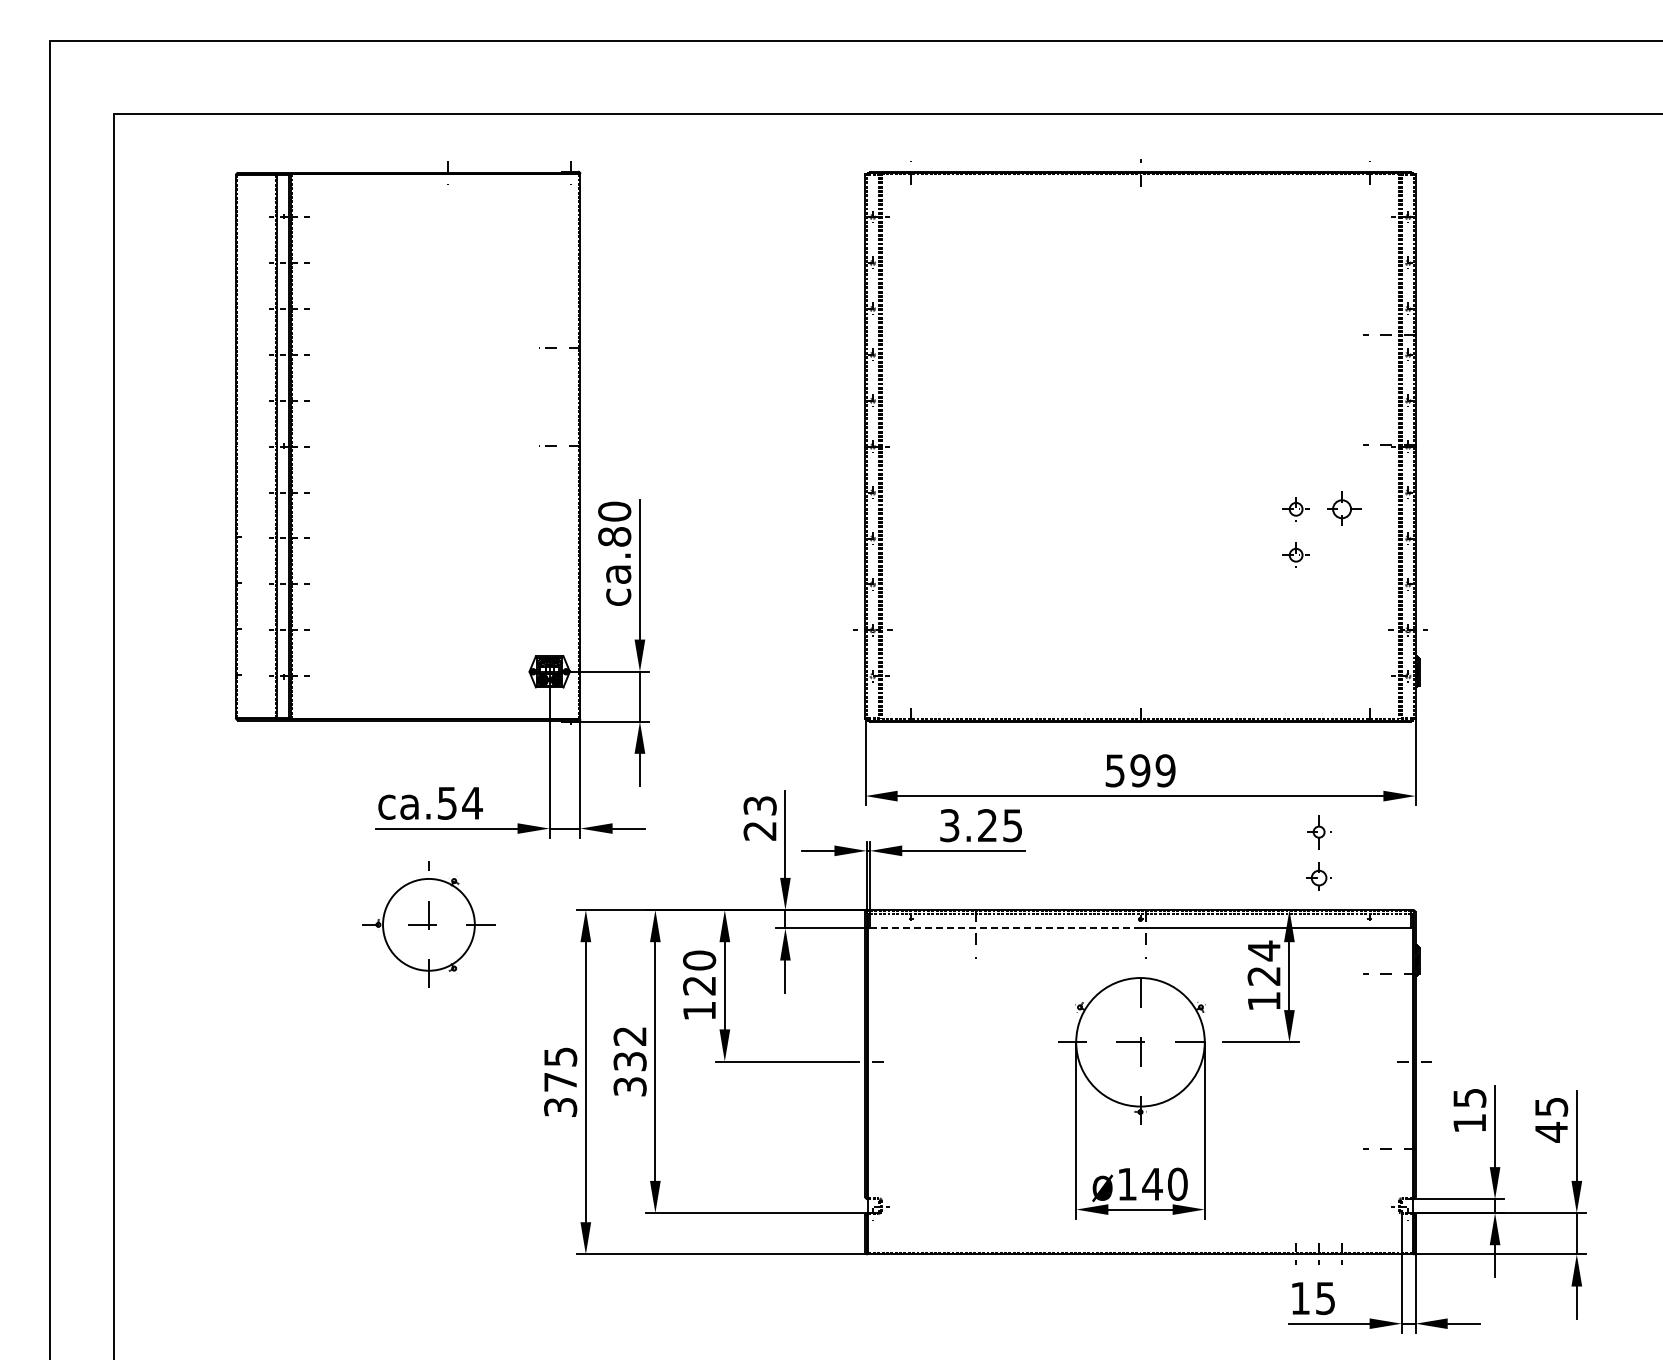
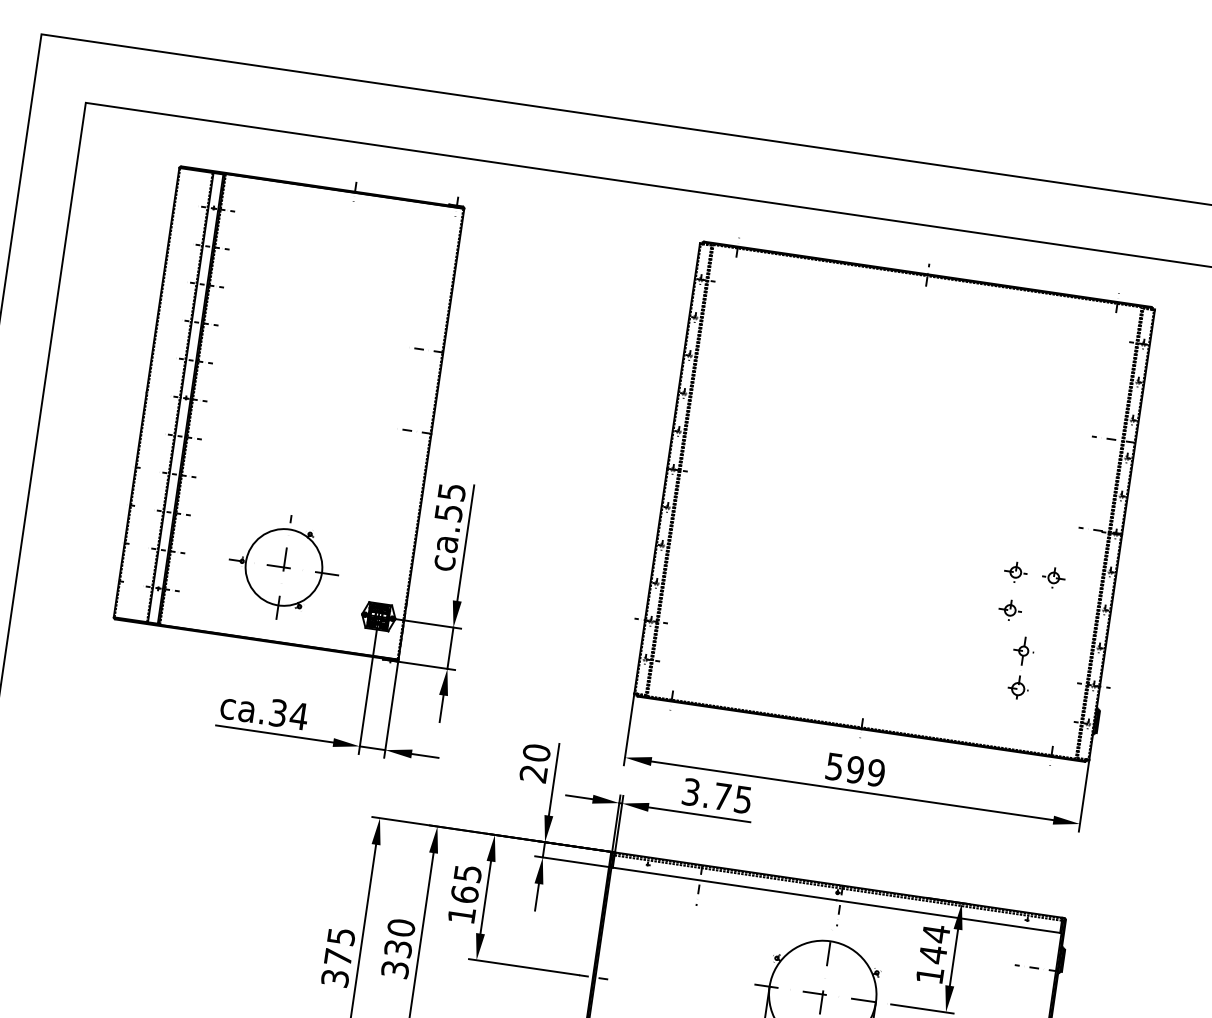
part: (1341, 509) -> (1053, 578), size x0.71
text: (614, 523) -> (450, 501), ca.80 -> ca.55
text: (447, 802) -> (278, 712), ca.54 -> ca.34
text: (759, 805) -> (536, 752), 23 -> 20
text: (987, 825) -> (722, 796), 3.25 -> 3.75
part: (1318, 852) -> (1020, 667), moved
part: (428, 924) -> (283, 567), moved
line: (1005, 928) -> (724, 884), dashed -> solid
text: (699, 972) -> (466, 883), 120 -> 165
text: (1263, 975) -> (932, 954), 124 -> 144
text: (629, 1036) -> (400, 928), 332 -> 330

